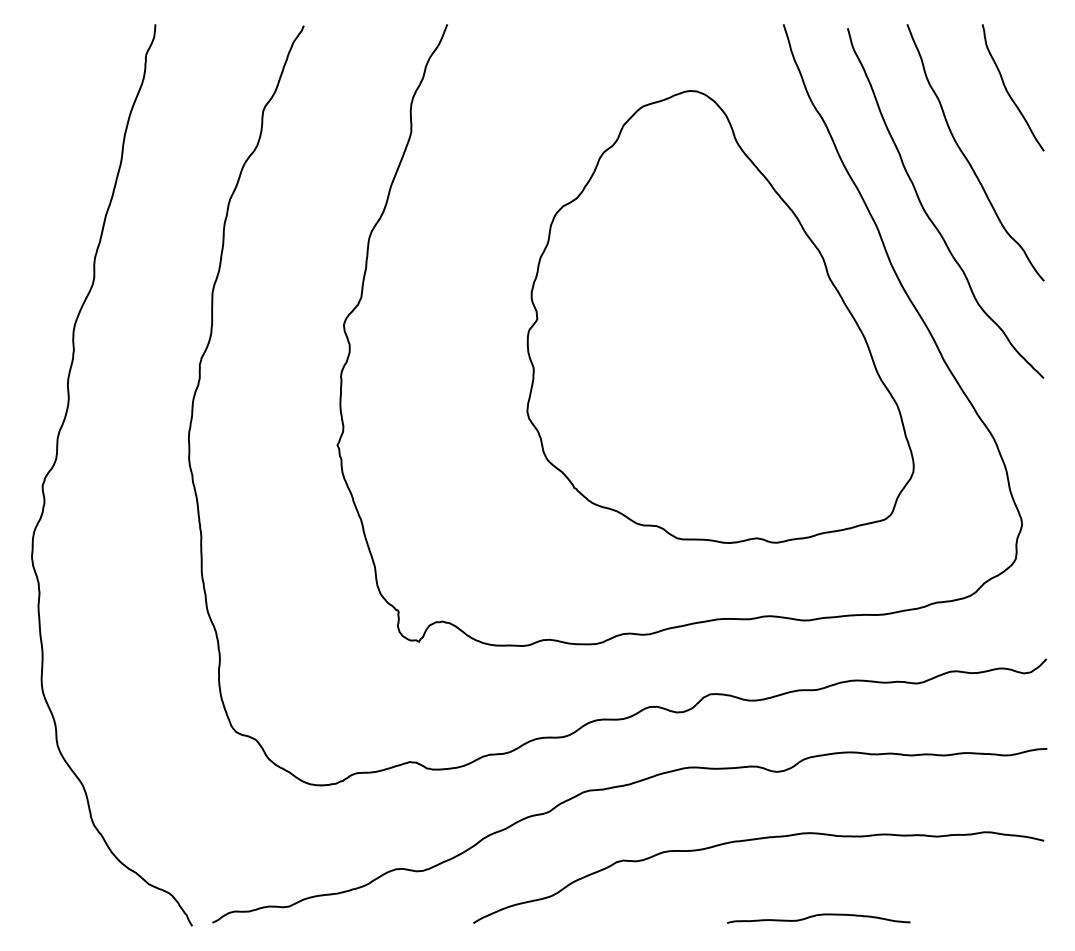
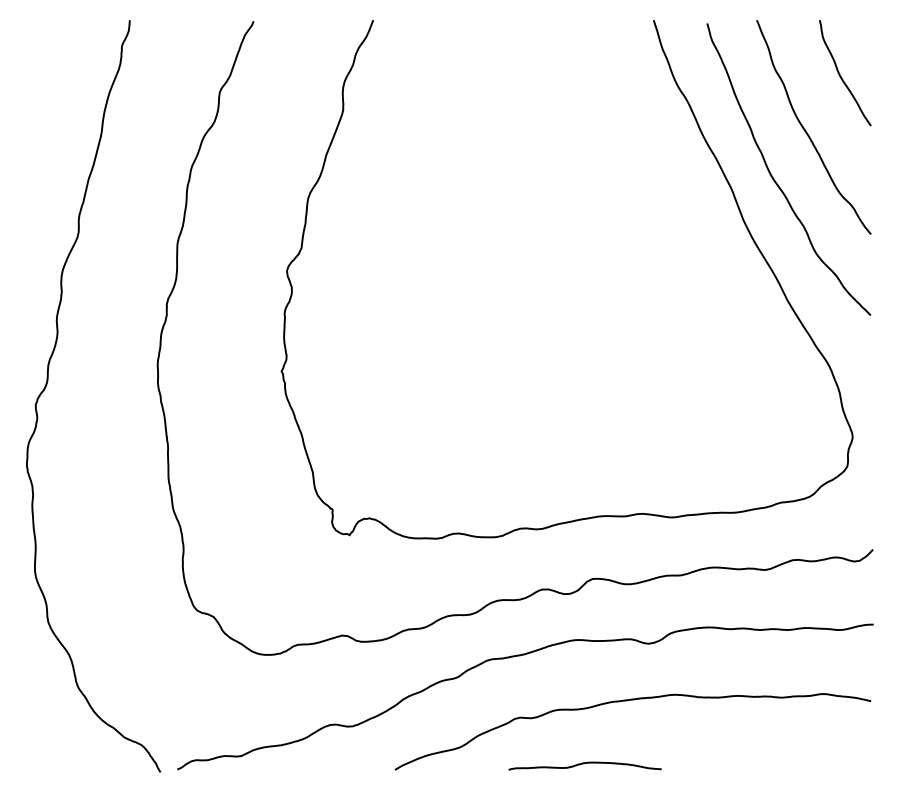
part: (720, 316) -> (601, 263), removed
curve: (816, 916) -> (583, 764), moved

